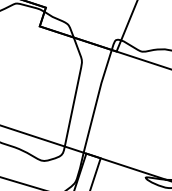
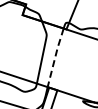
line: (97, 100) -> (55, 57), solid -> dashed

